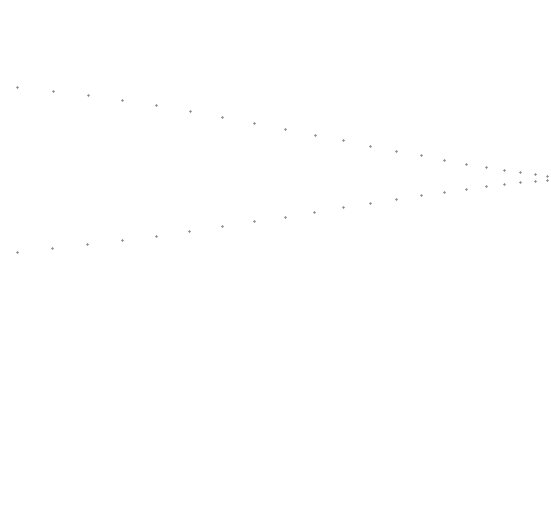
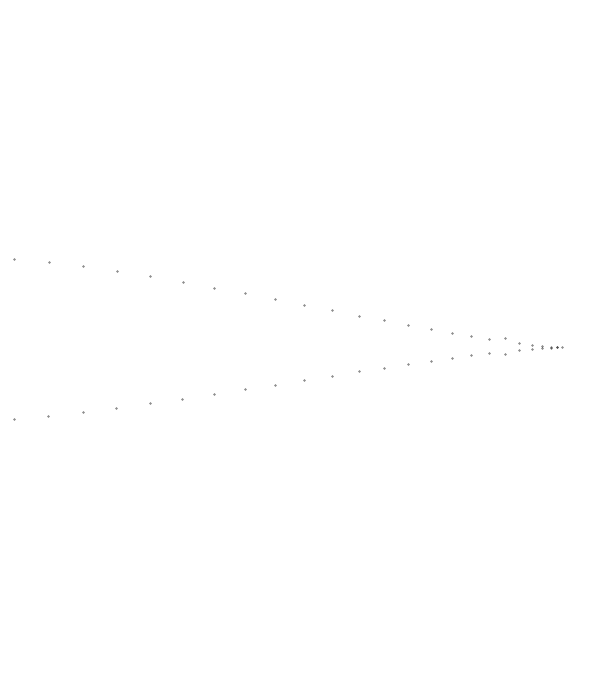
part: (520, 177) -> (505, 346), size x1.6

